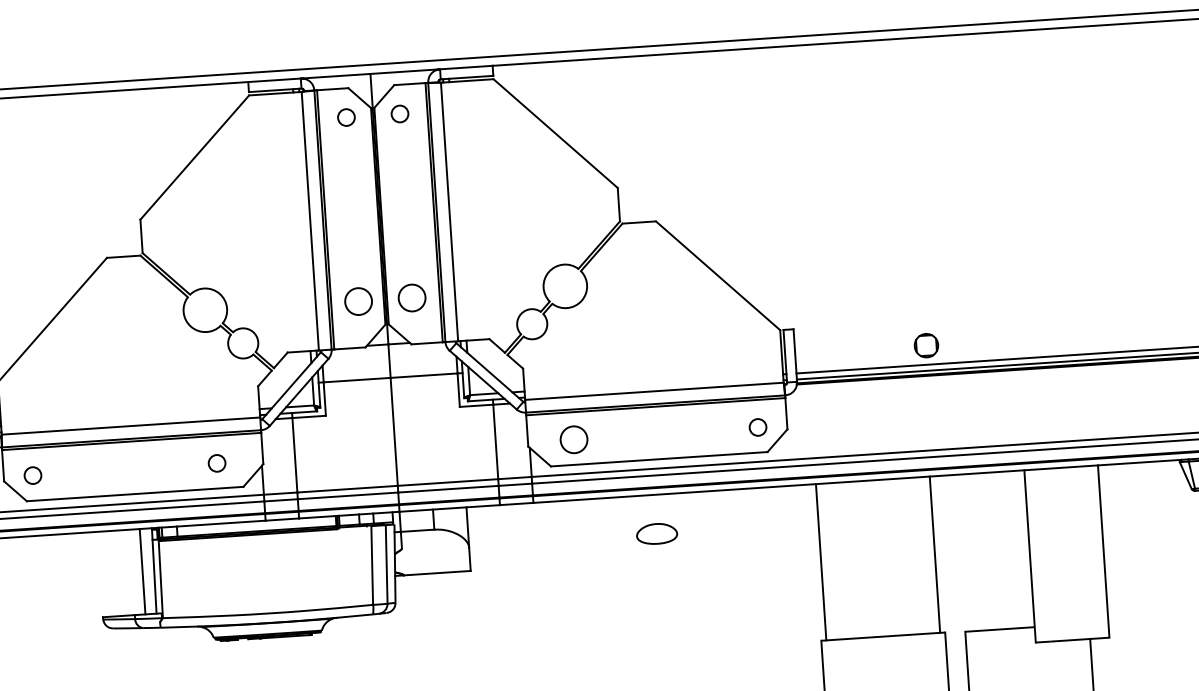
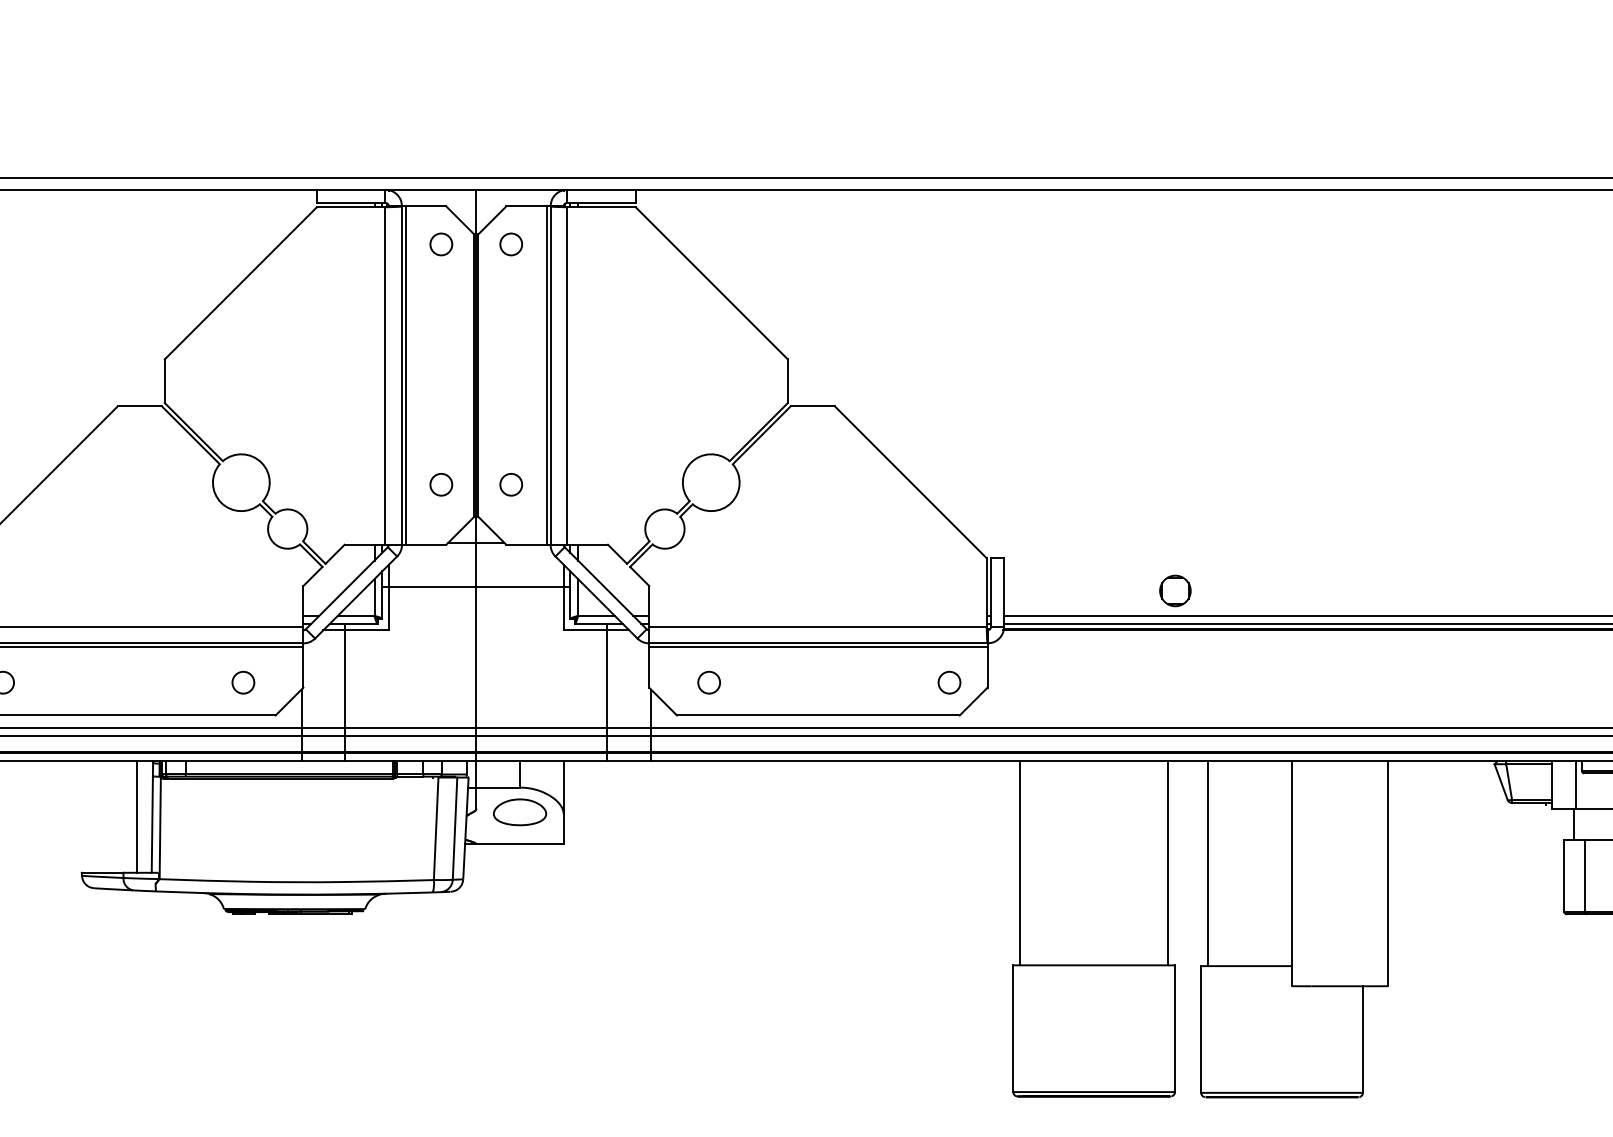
circle: (412, 297) -> (511, 484), size x0.62
circle: (358, 301) -> (441, 484), size x0.62
circle: (573, 439) -> (708, 682), size x0.62
part: (657, 534) -> (520, 812), moved
line: (964, 552) -> (1207, 863), added

